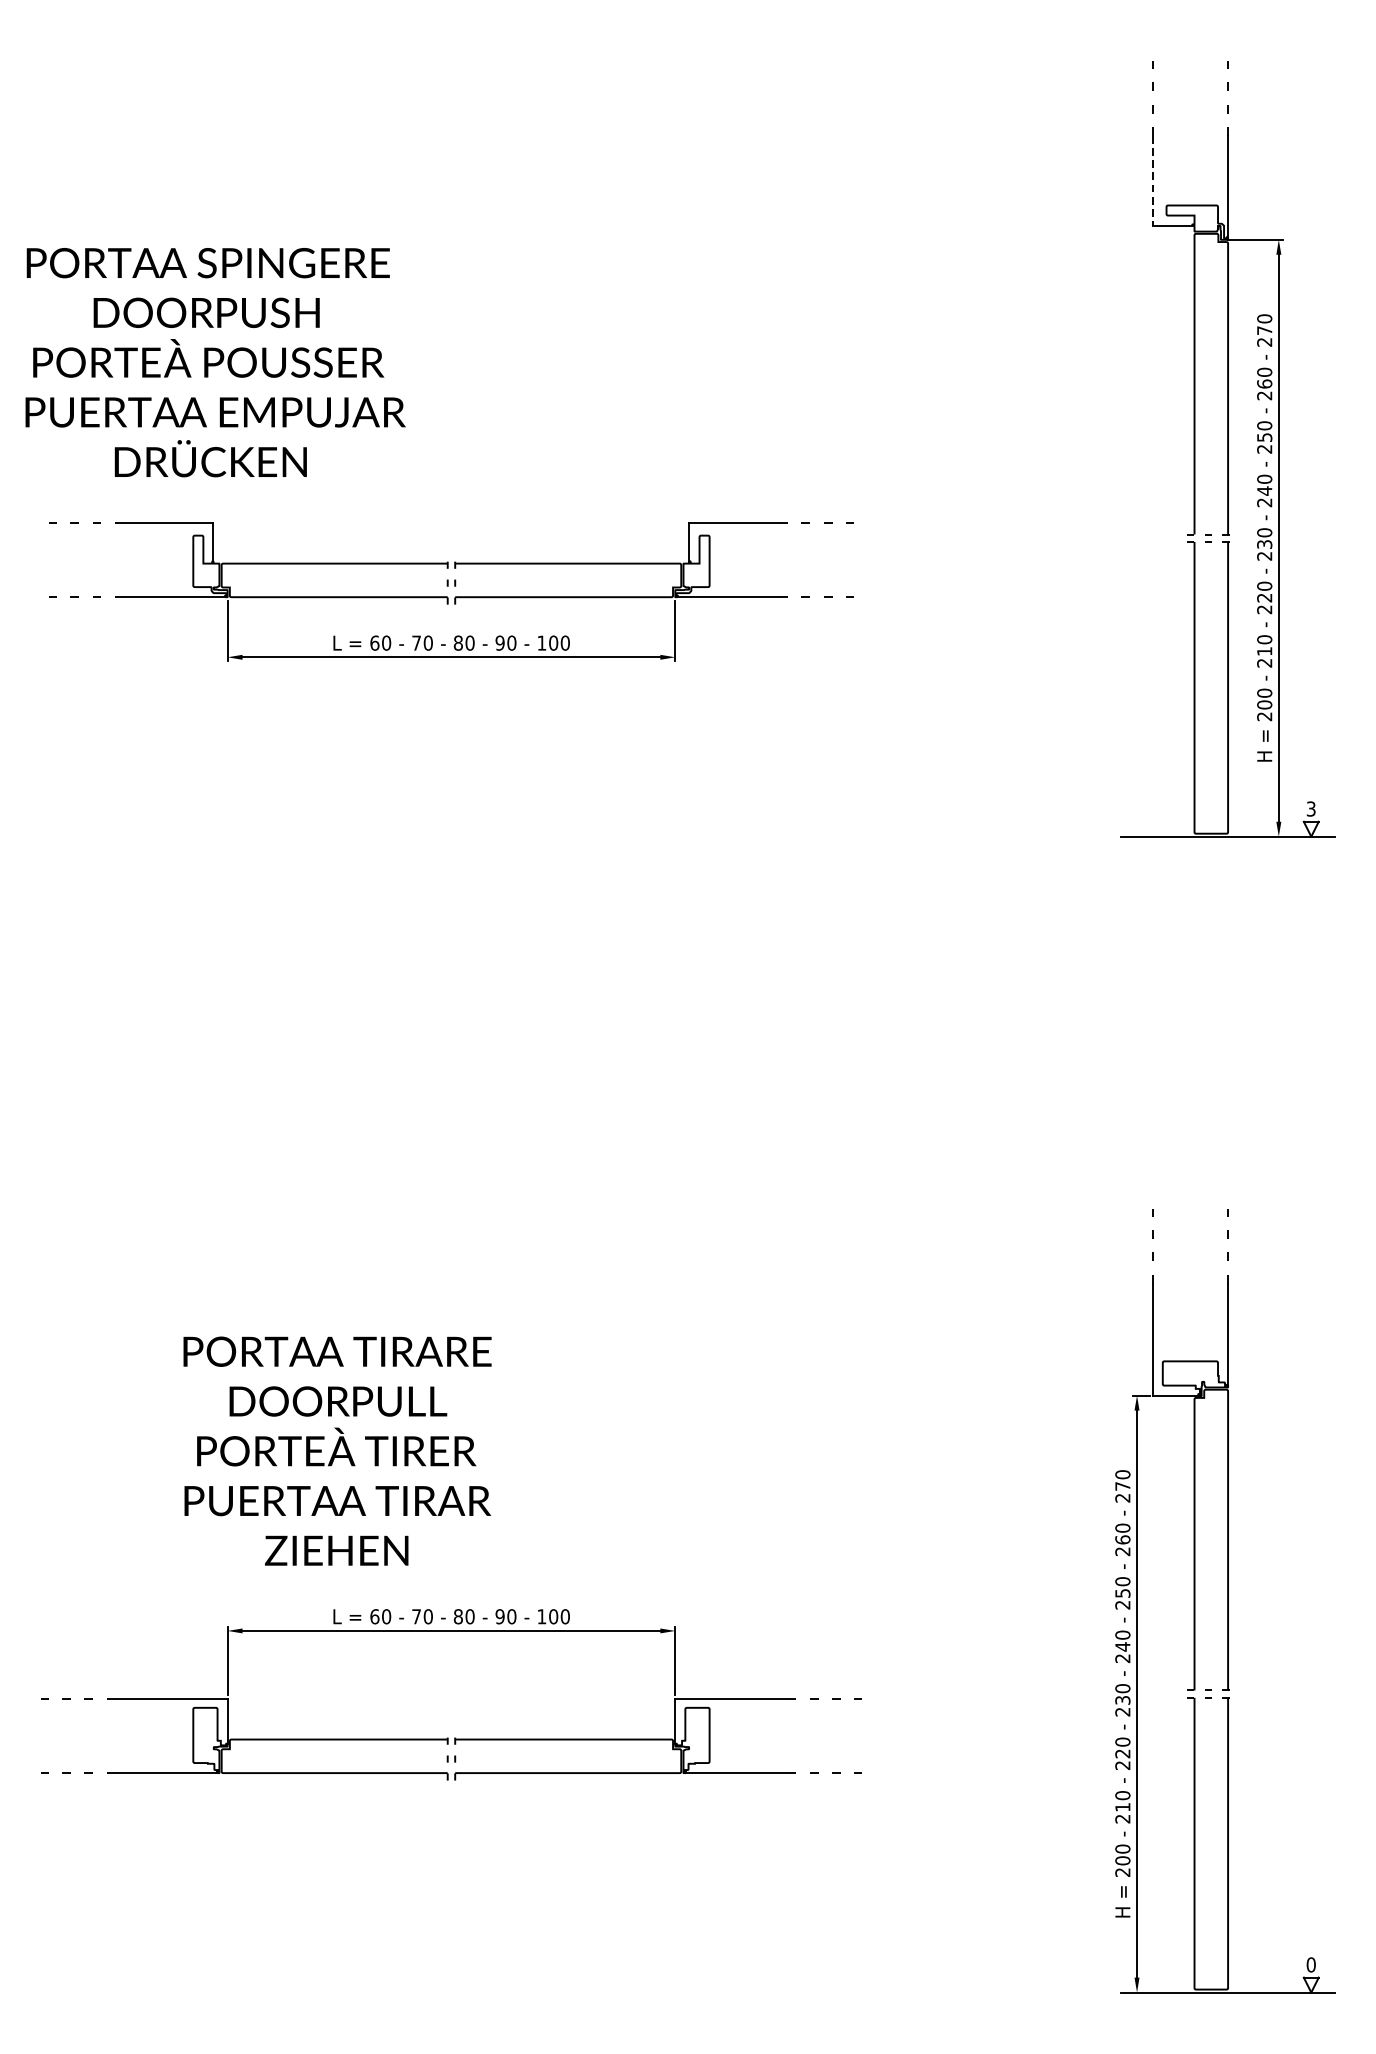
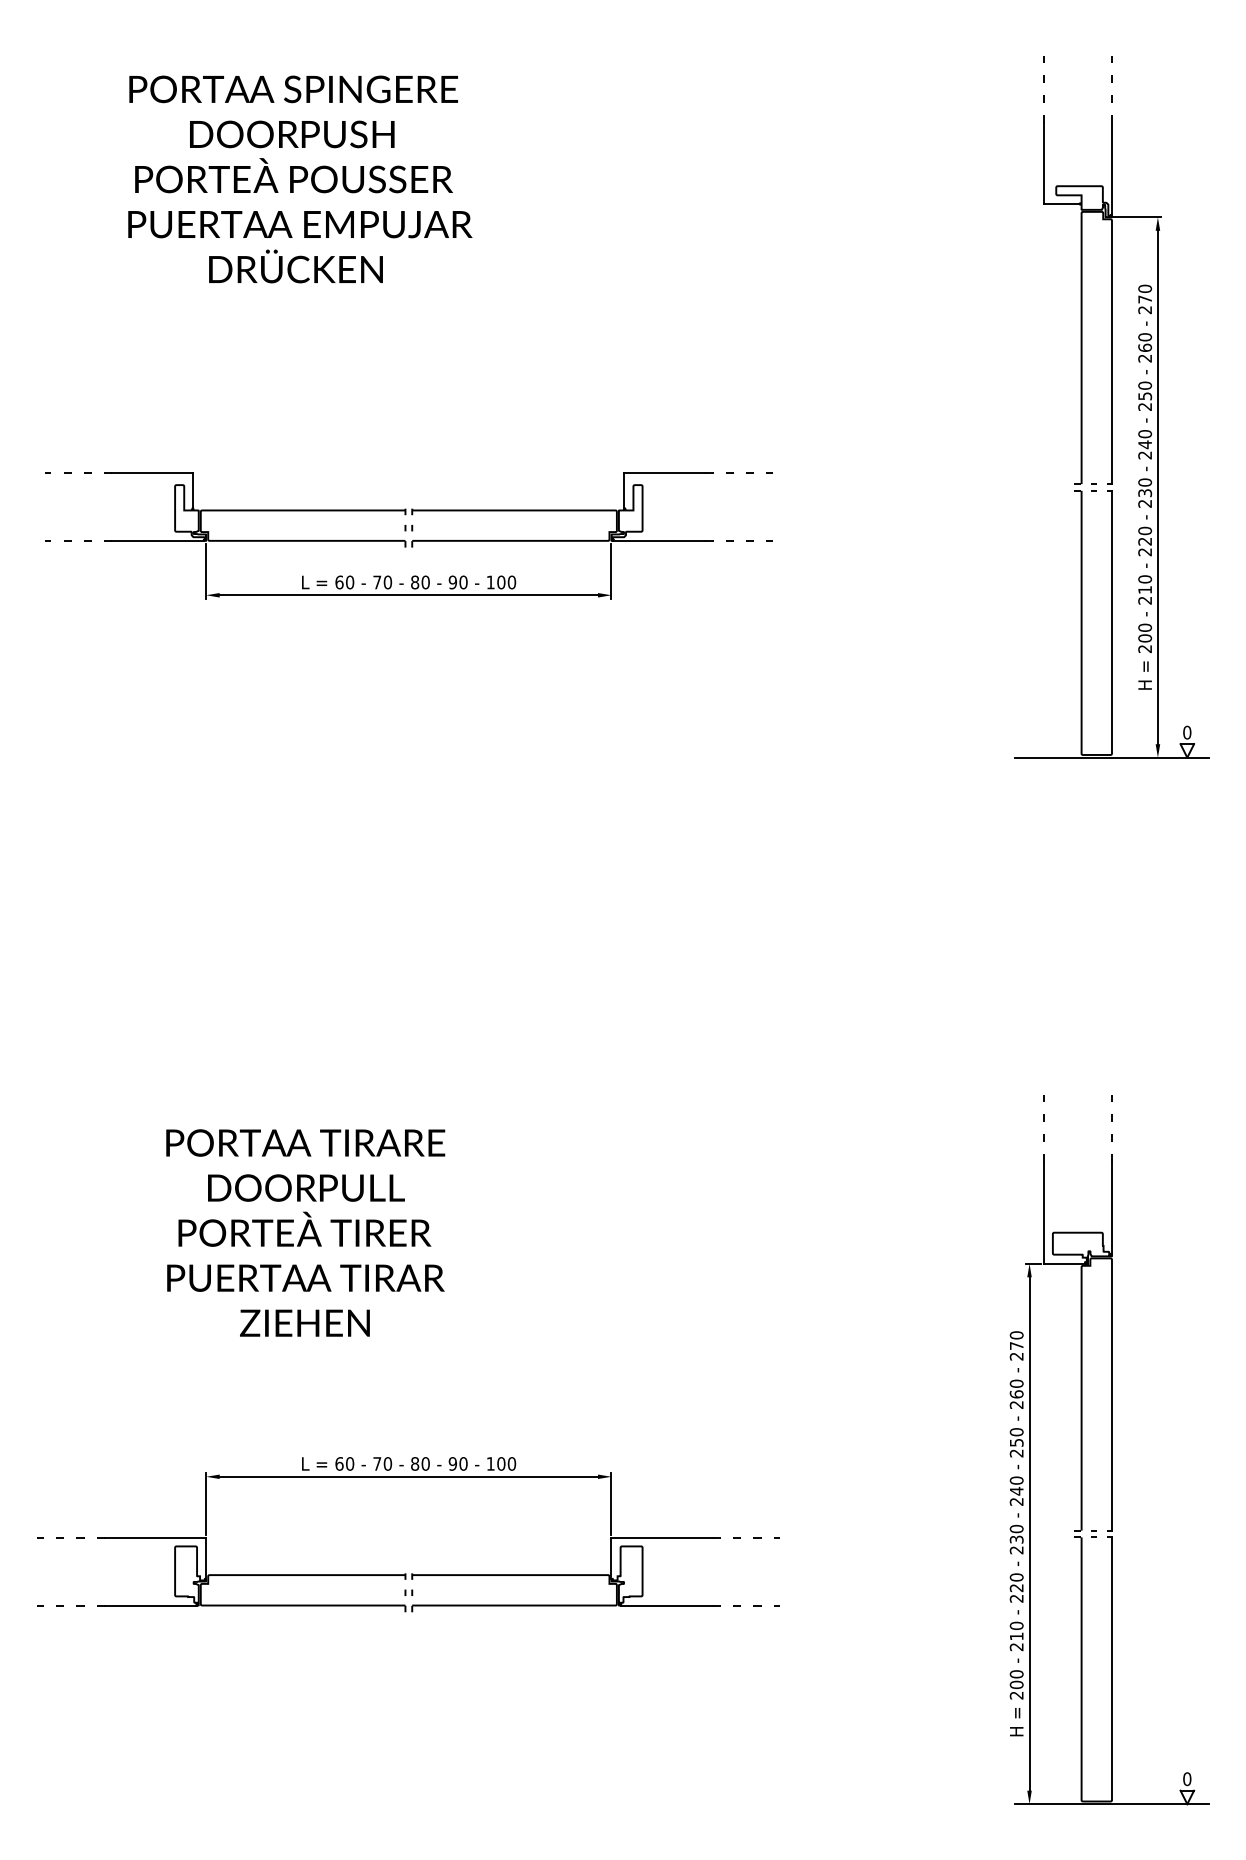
line: (1153, 180) -> (1044, 163), dashed -> solid
text: (215, 362) -> (300, 179), moved
text: (1311, 808) -> (1187, 732), 3 -> 0
text: (337, 1450) -> (305, 1232), moved

